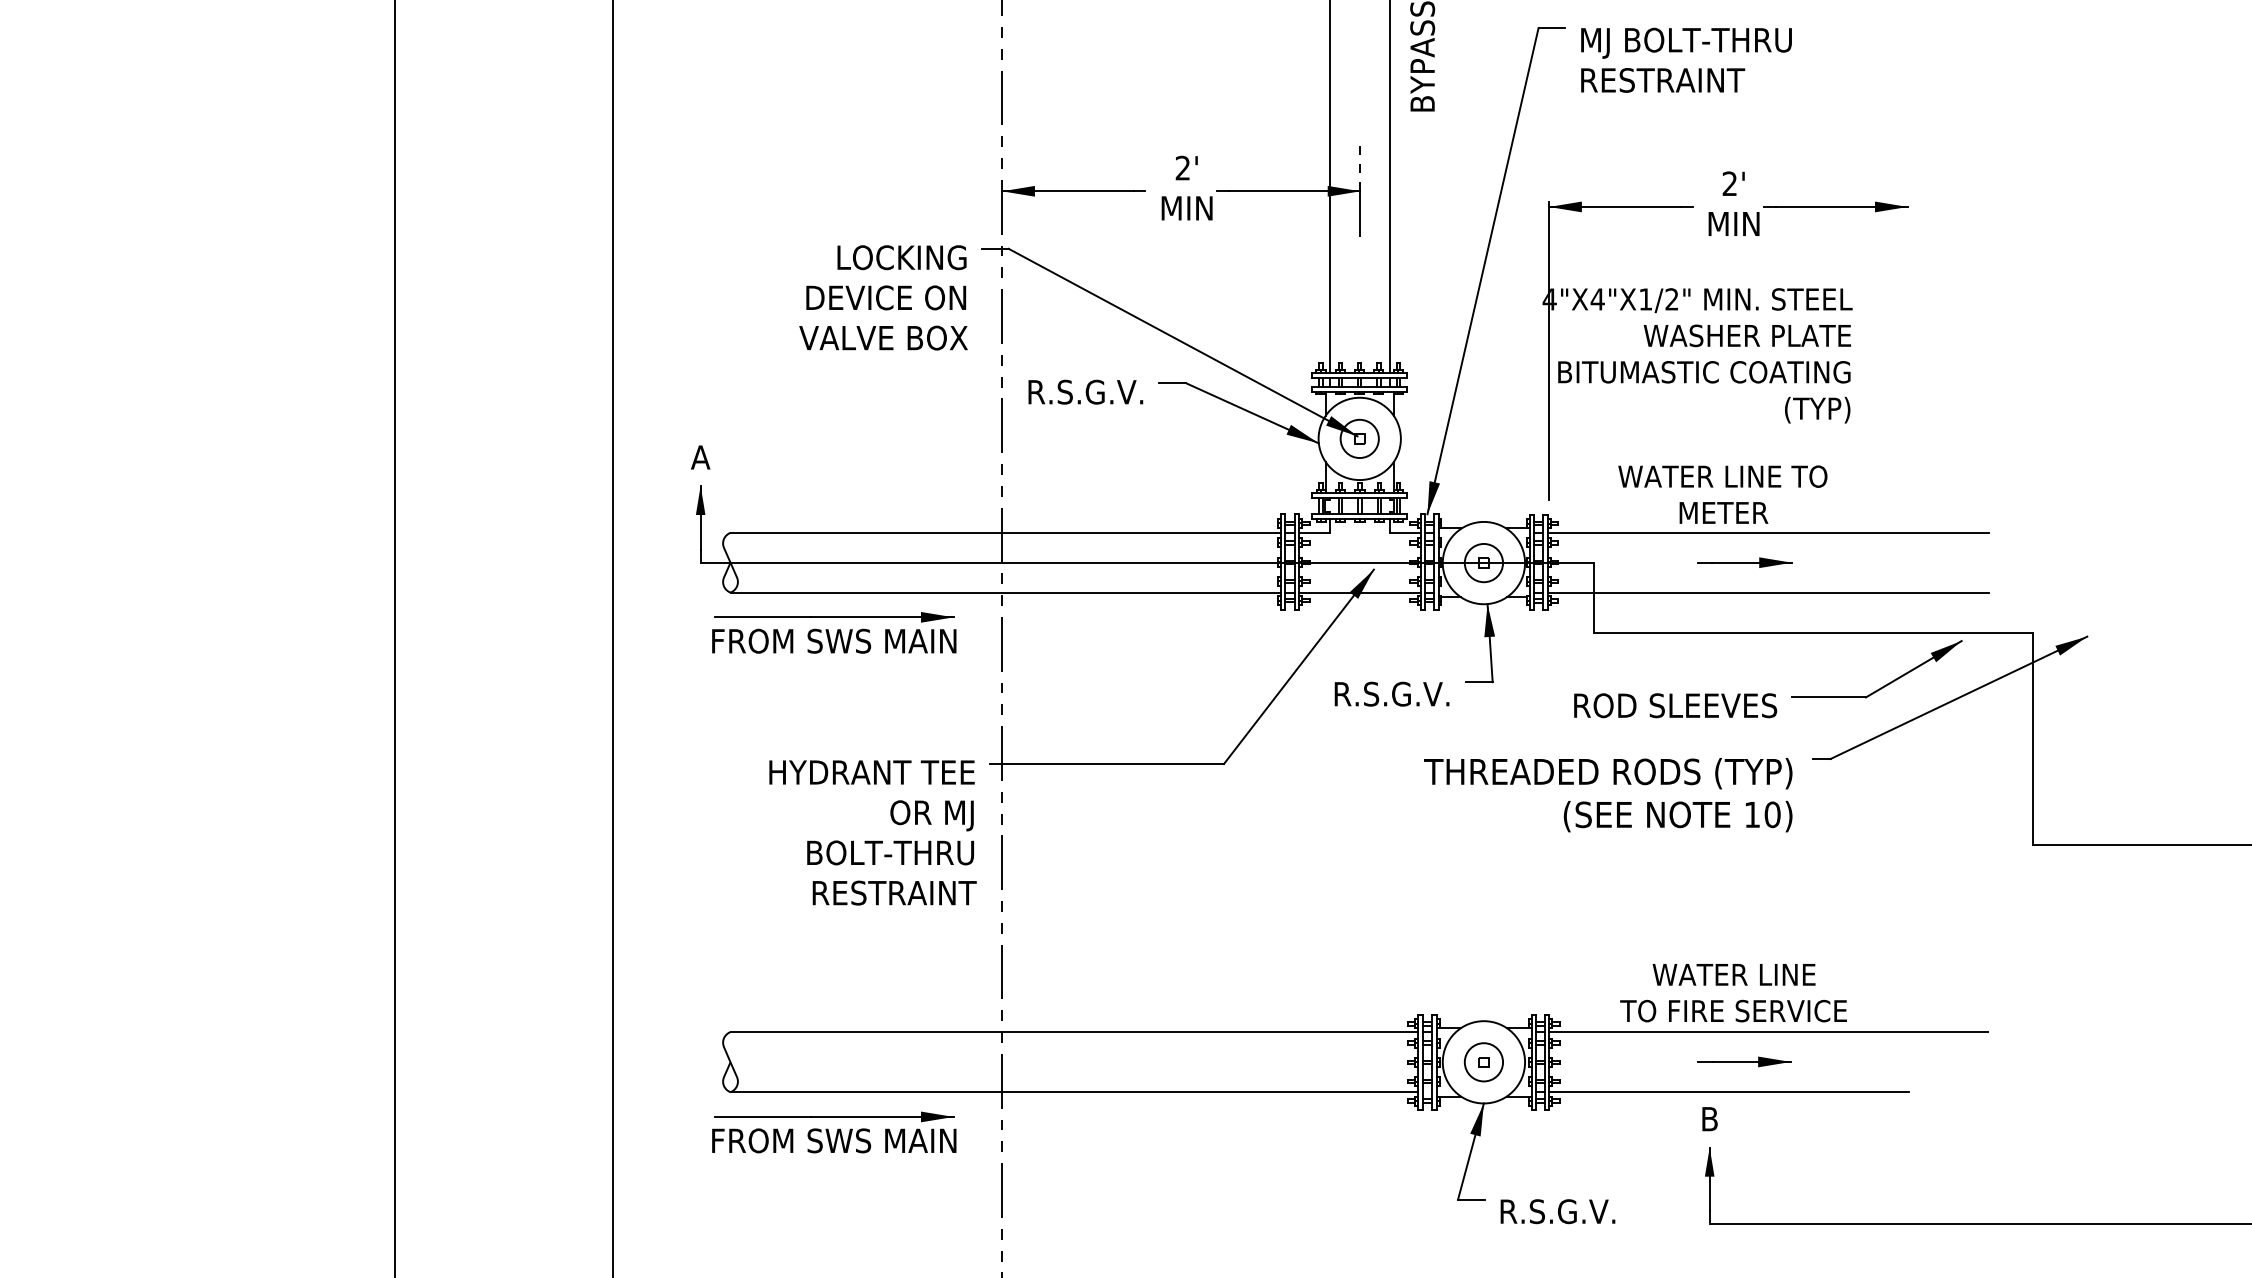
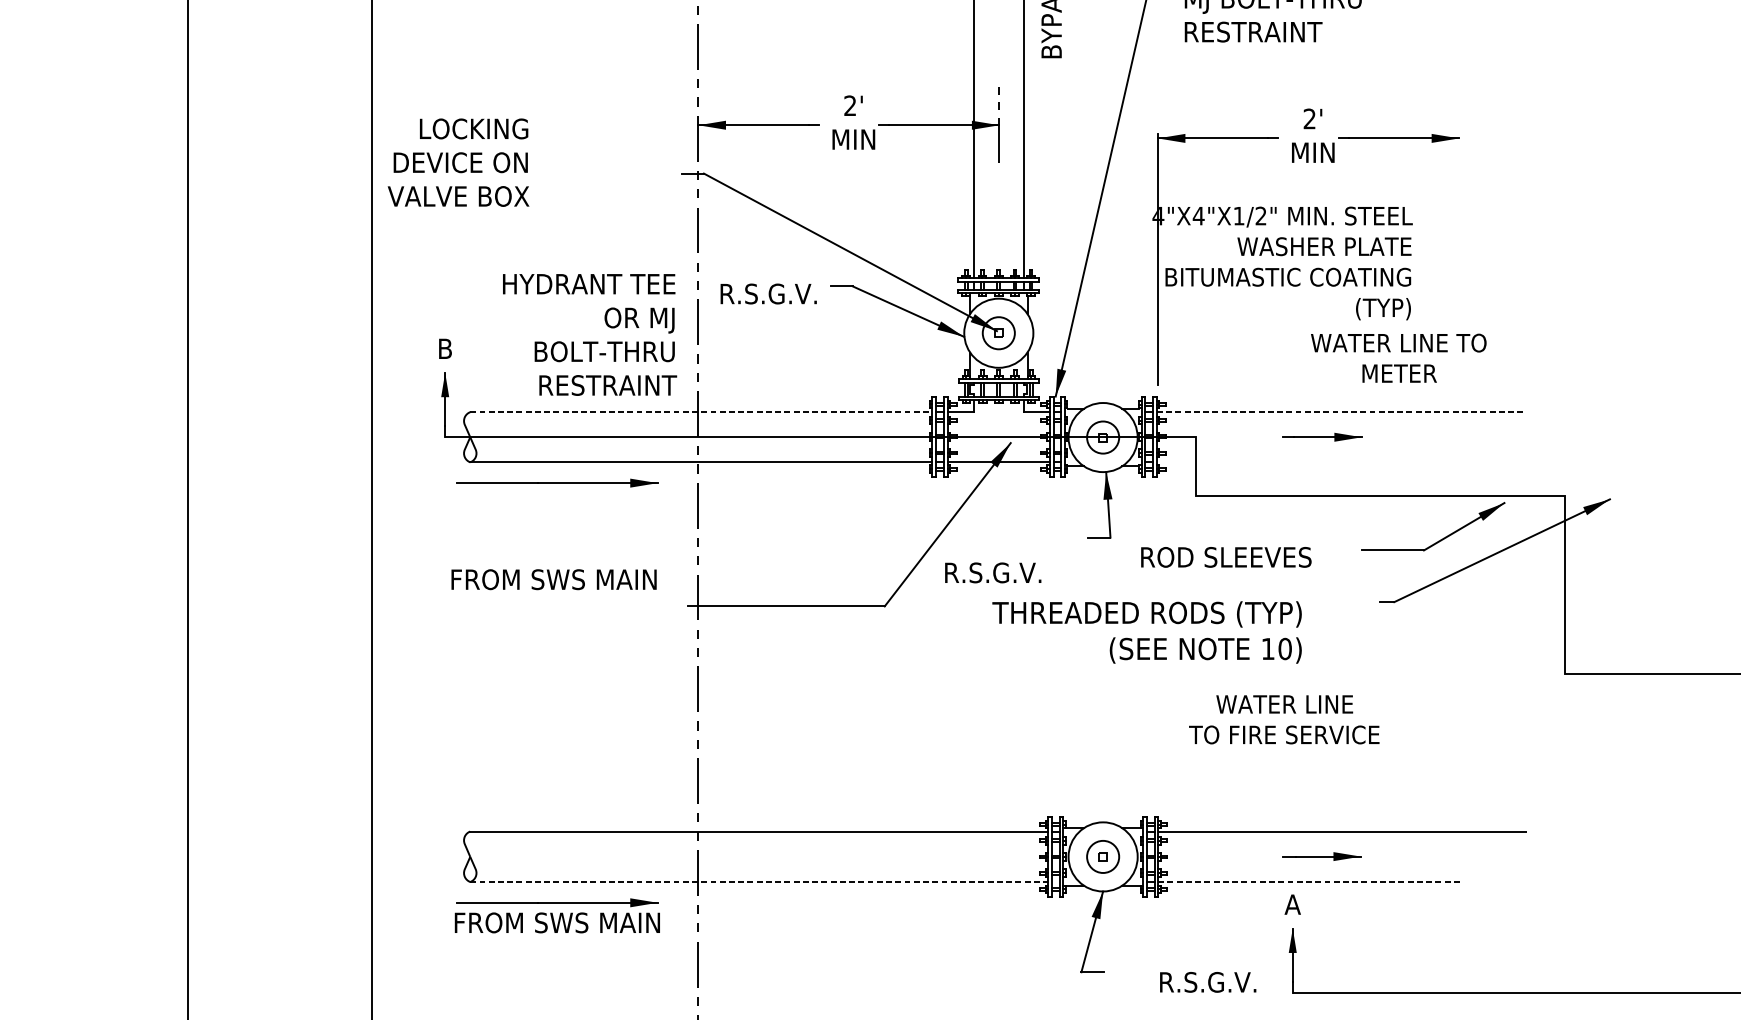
text: (883, 297) -> (458, 162), moved
text: (700, 457) -> (445, 348), A -> B
text: (1722, 494) -> (1398, 358), moved
line: (1006, 532) -> (702, 411), solid -> dashed
line: (1768, 533) -> (1342, 412), solid -> dashed
line: (1768, 592) -> (1342, 462), removed
text: (834, 640) -> (554, 579), moved
text: (1391, 693) -> (992, 572), moved
text: (1675, 705) -> (1226, 557), moved
text: (1608, 795) -> (1147, 632), moved
text: (872, 832) -> (589, 334), moved
text: (1733, 993) -> (1284, 720), moved
line: (1074, 1092) -> (759, 882), solid -> dashed
line: (1729, 1092) -> (1309, 882), solid -> dashed
text: (1709, 1119) -> (1292, 904), B -> A
text: (1557, 1211) -> (1207, 982), moved

